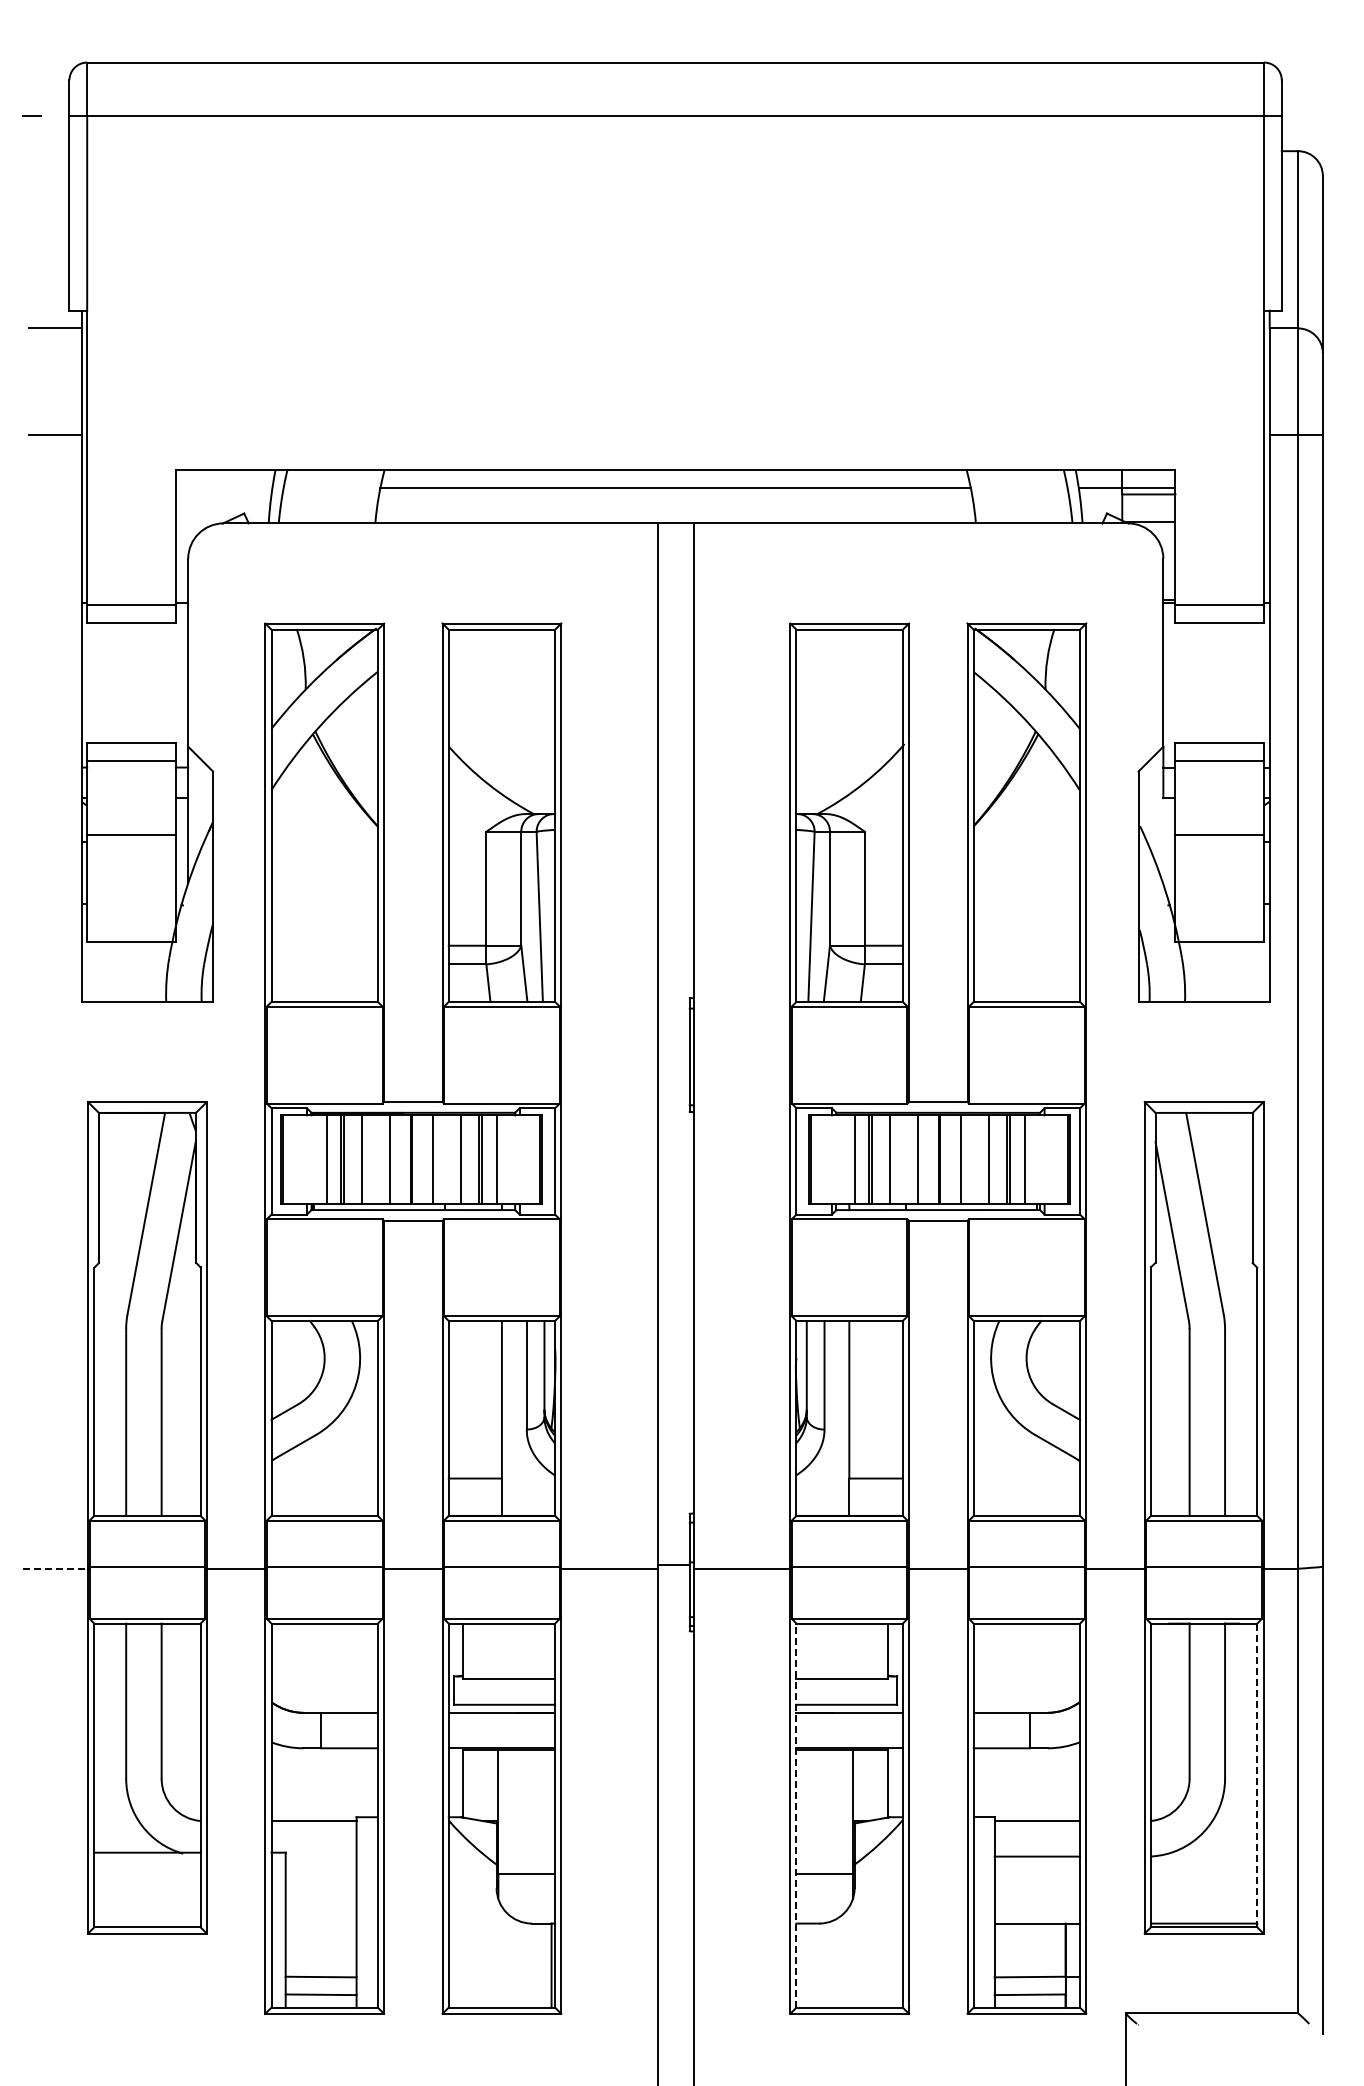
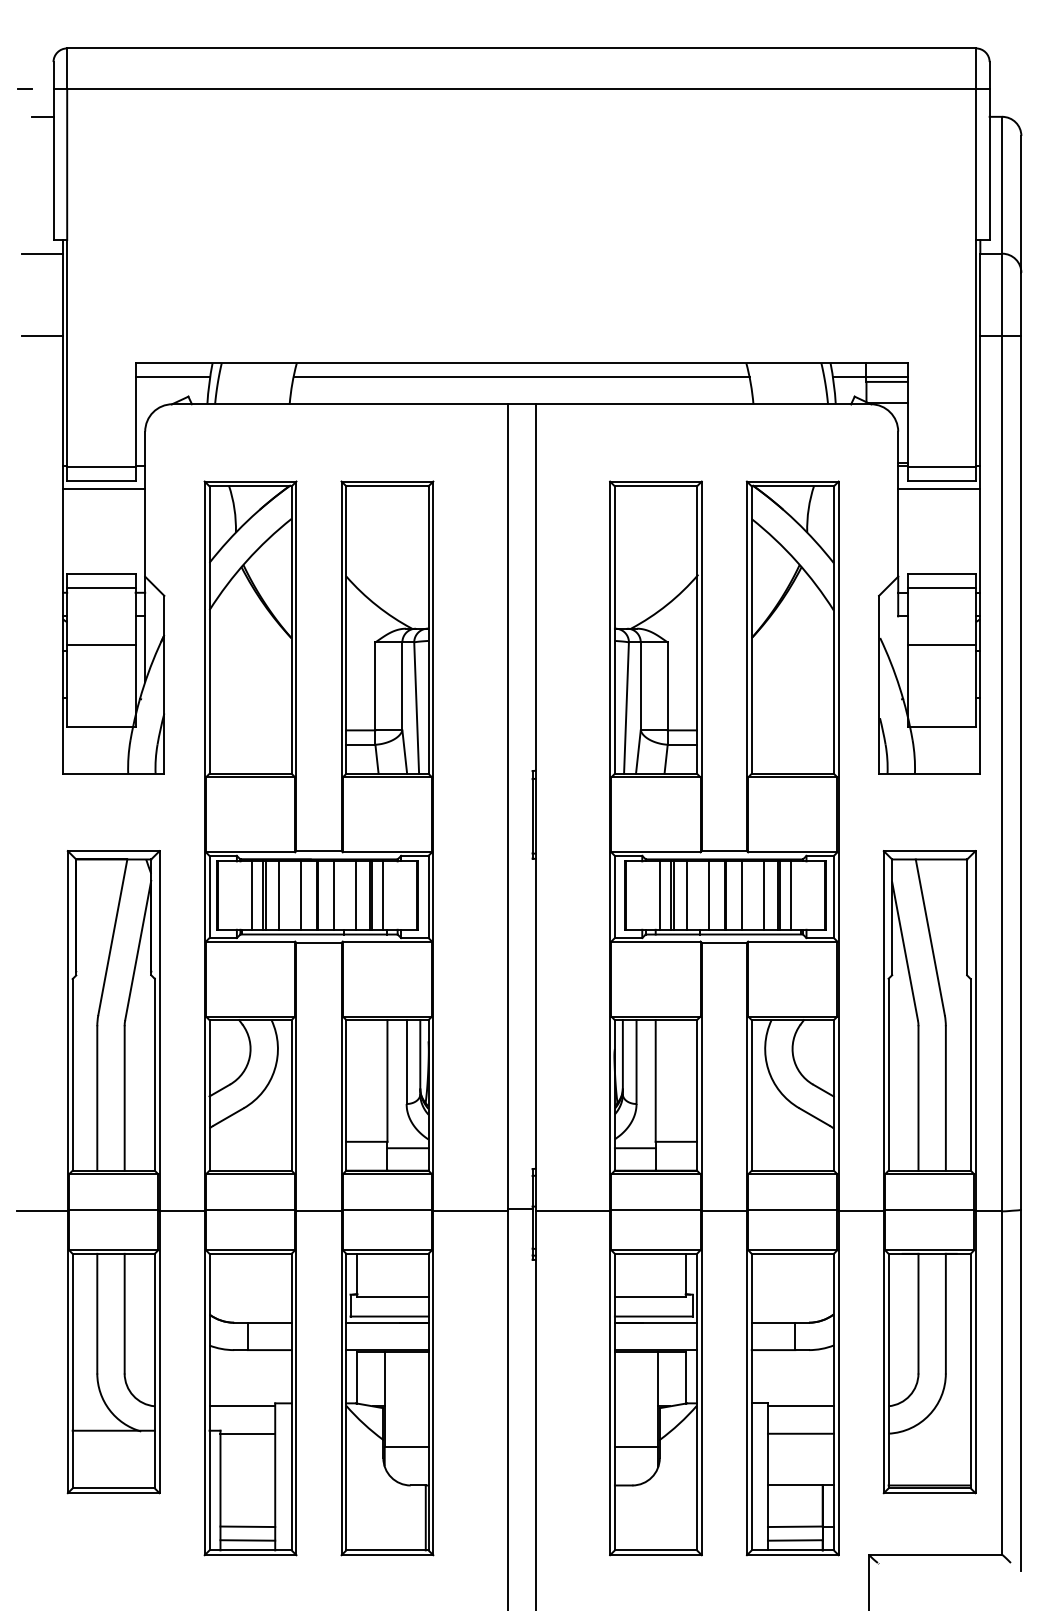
line: (55, 151) -> (42, 117), added
line: (223, 487) -> (172, 376), added
line: (134, 633) -> (103, 489), added
line: (1216, 633) -> (939, 489), added
line: (528, 1486) -> (407, 1147), added
line: (822, 1486) -> (634, 1147), added
line: (55, 1568) -> (42, 1211), dashed -> solid
line: (1257, 1775) -> (970, 1371), dashed -> solid
line: (796, 1815) -> (614, 1402), dashed -> solid
line: (320, 1856) -> (247, 1433), added

